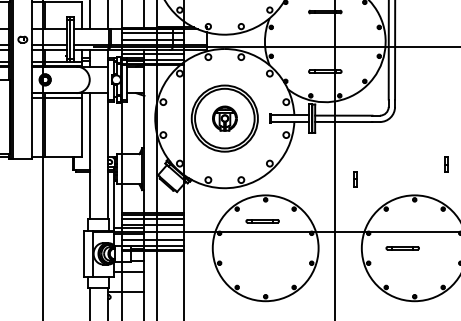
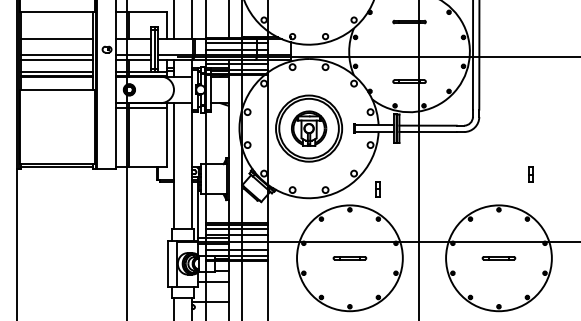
part: (225, 118) -> (309, 128), size x1.43
part: (355, 179) -> (377, 189), moved
line: (262, 220) -> (349, 257), moved
line: (402, 247) -> (498, 257), moved

